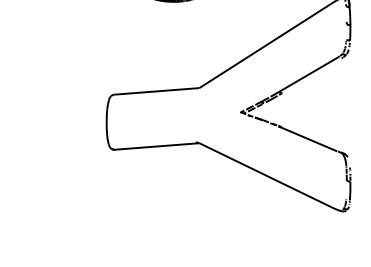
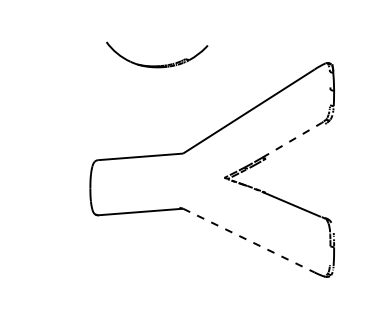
line: (308, 74) -> (292, 140), solid -> dashed
line: (265, 174) -> (249, 240), solid -> dashed

